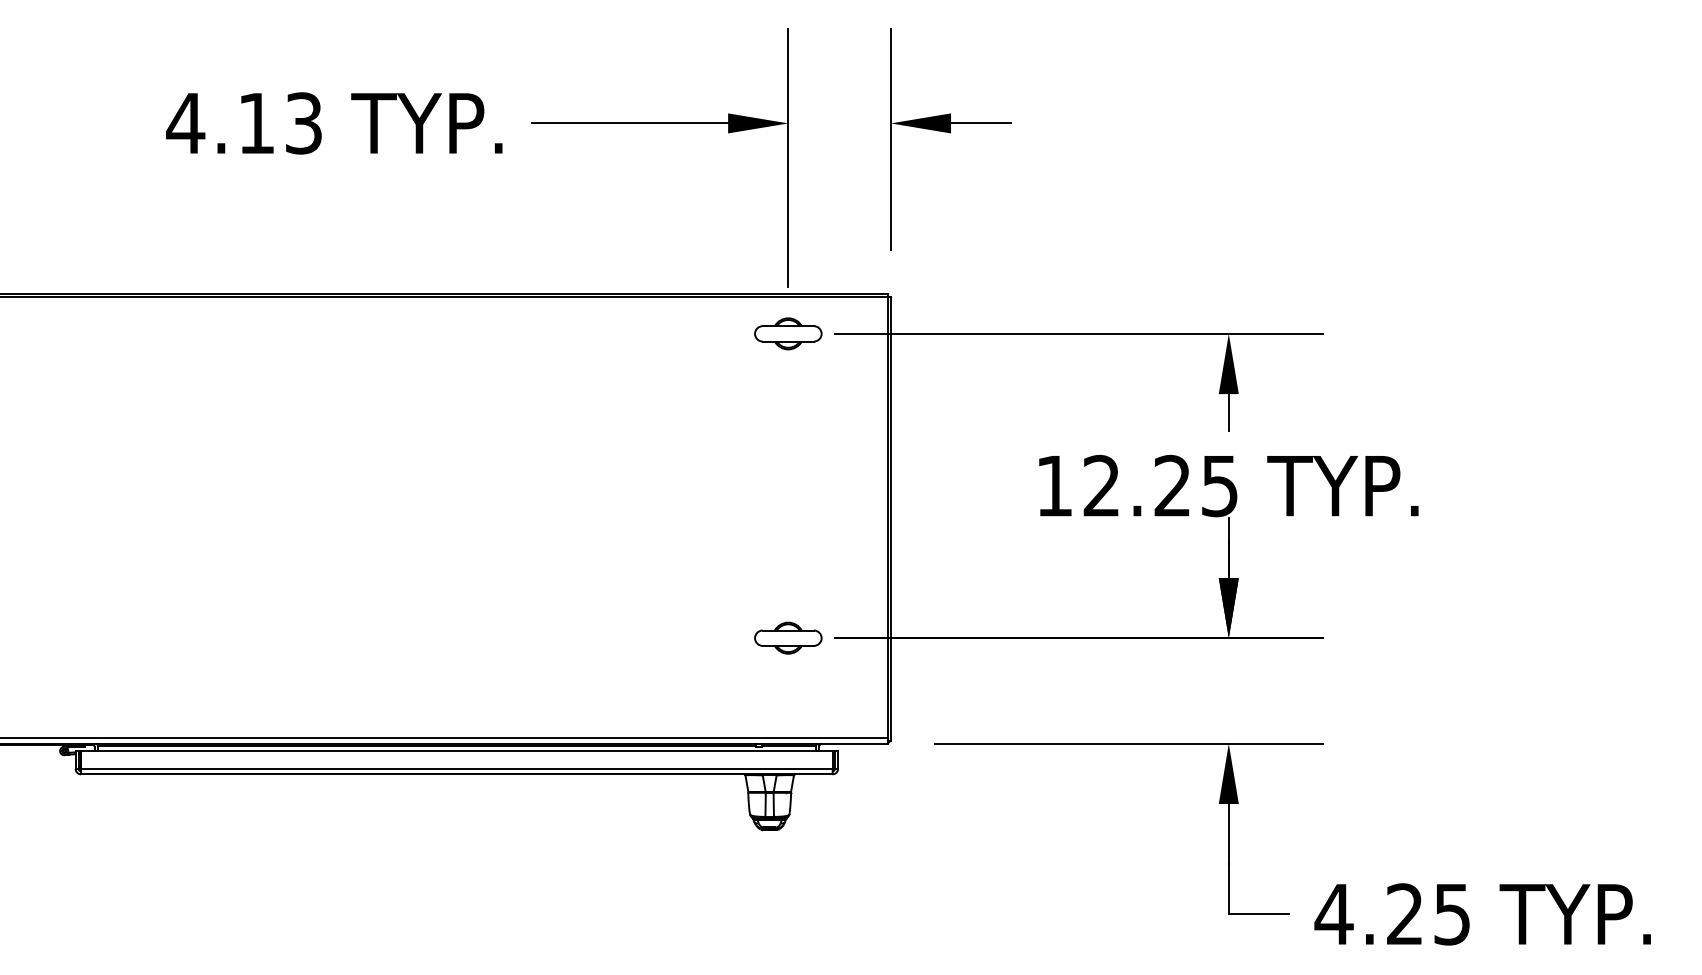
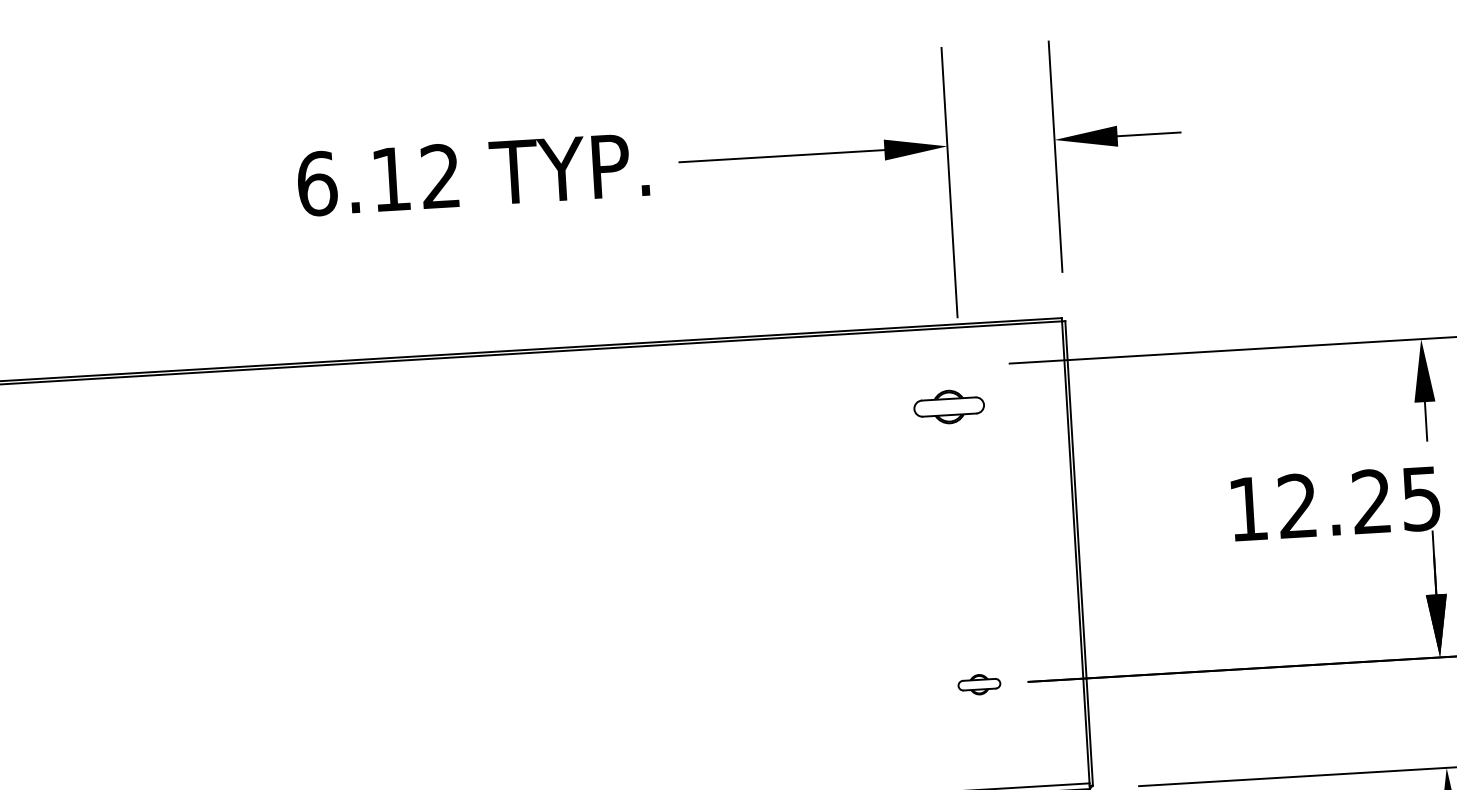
text: (243, 123) -> (377, 180), 4.13 -> 6.12
part: (788, 333) -> (949, 406), moved
part: (788, 637) -> (979, 684), size x0.6

